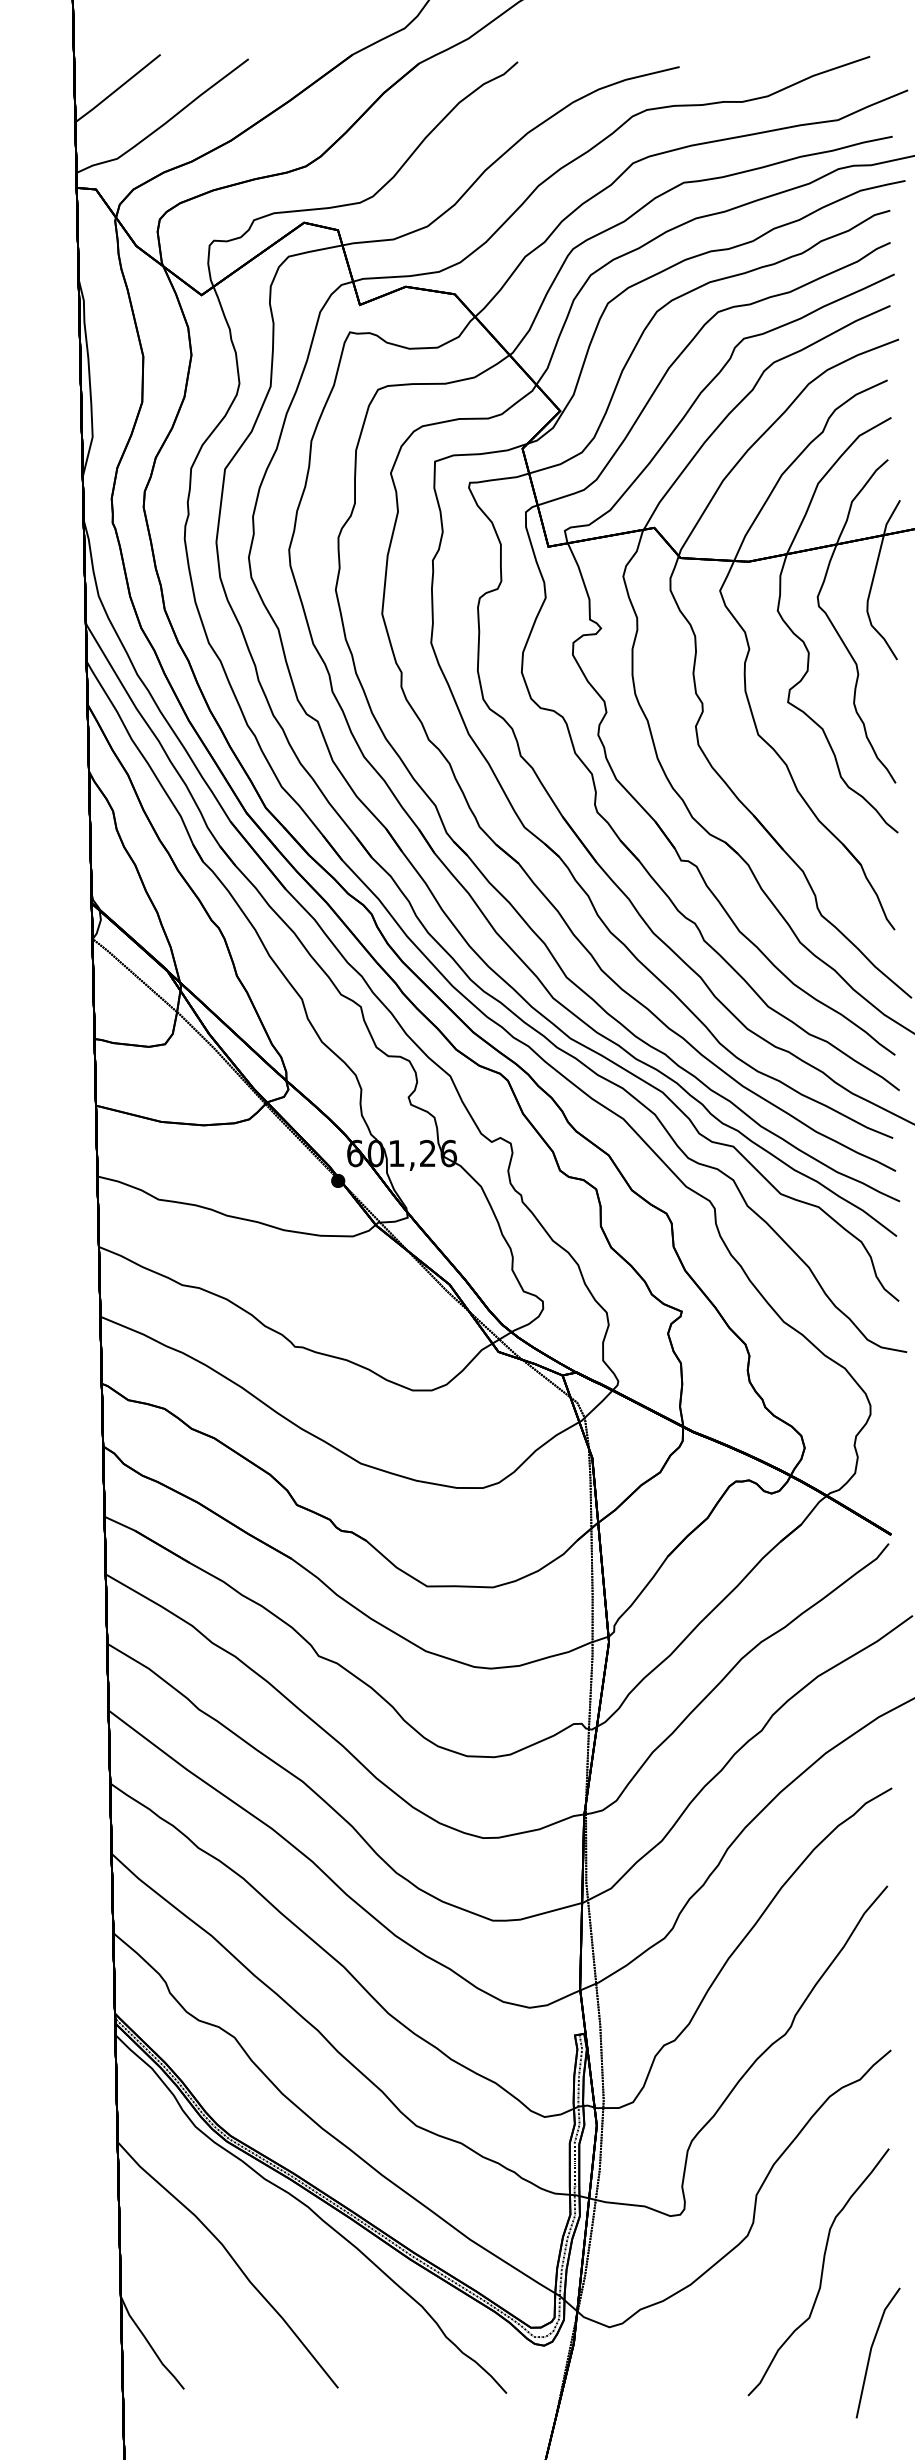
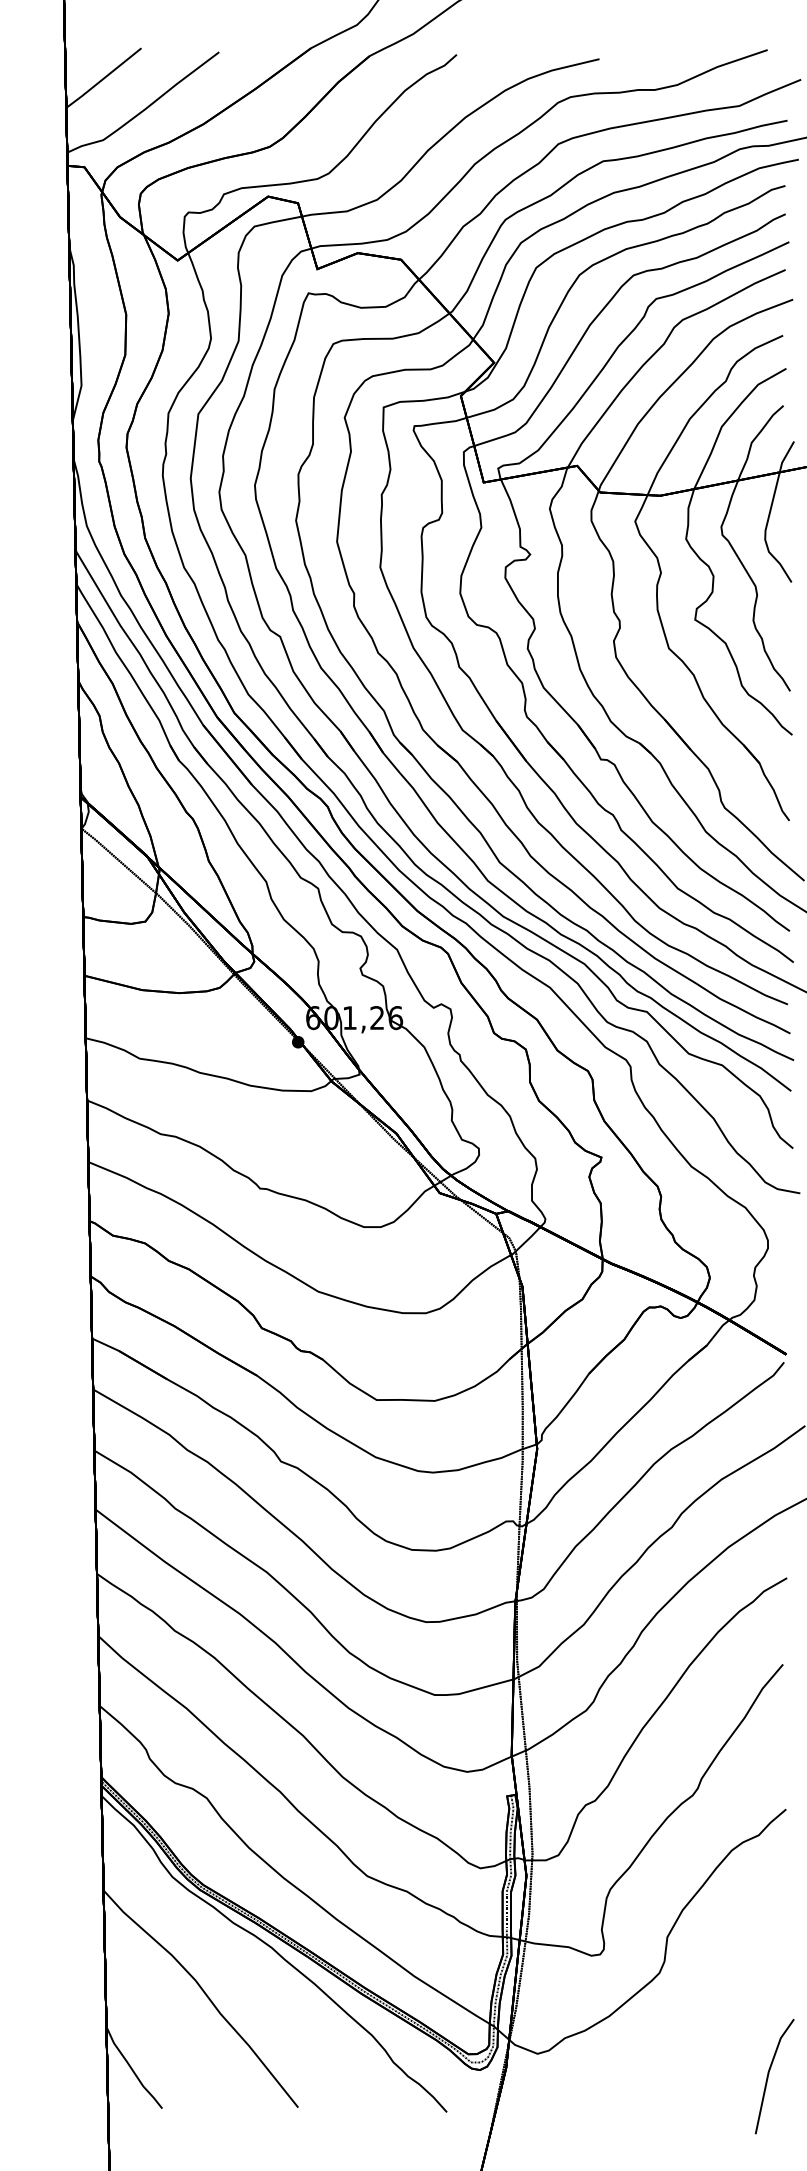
curve: (821, 2272) -> (724, 2005), removed

